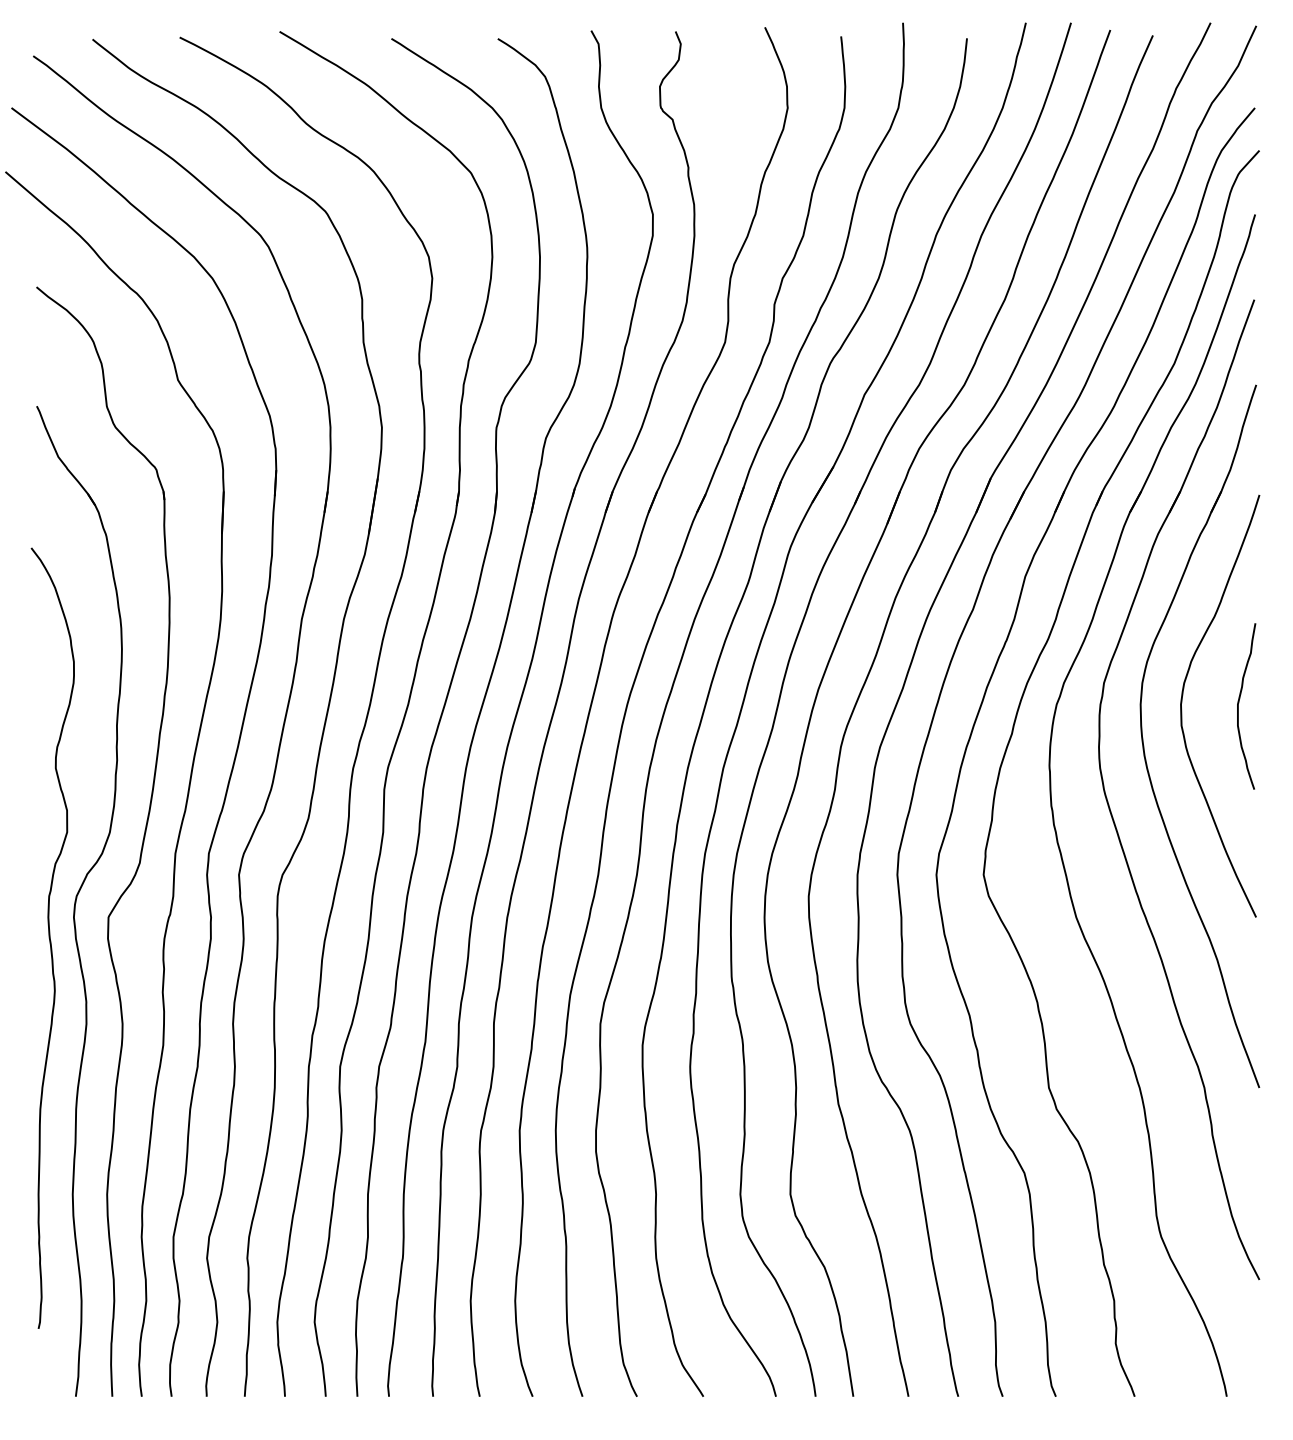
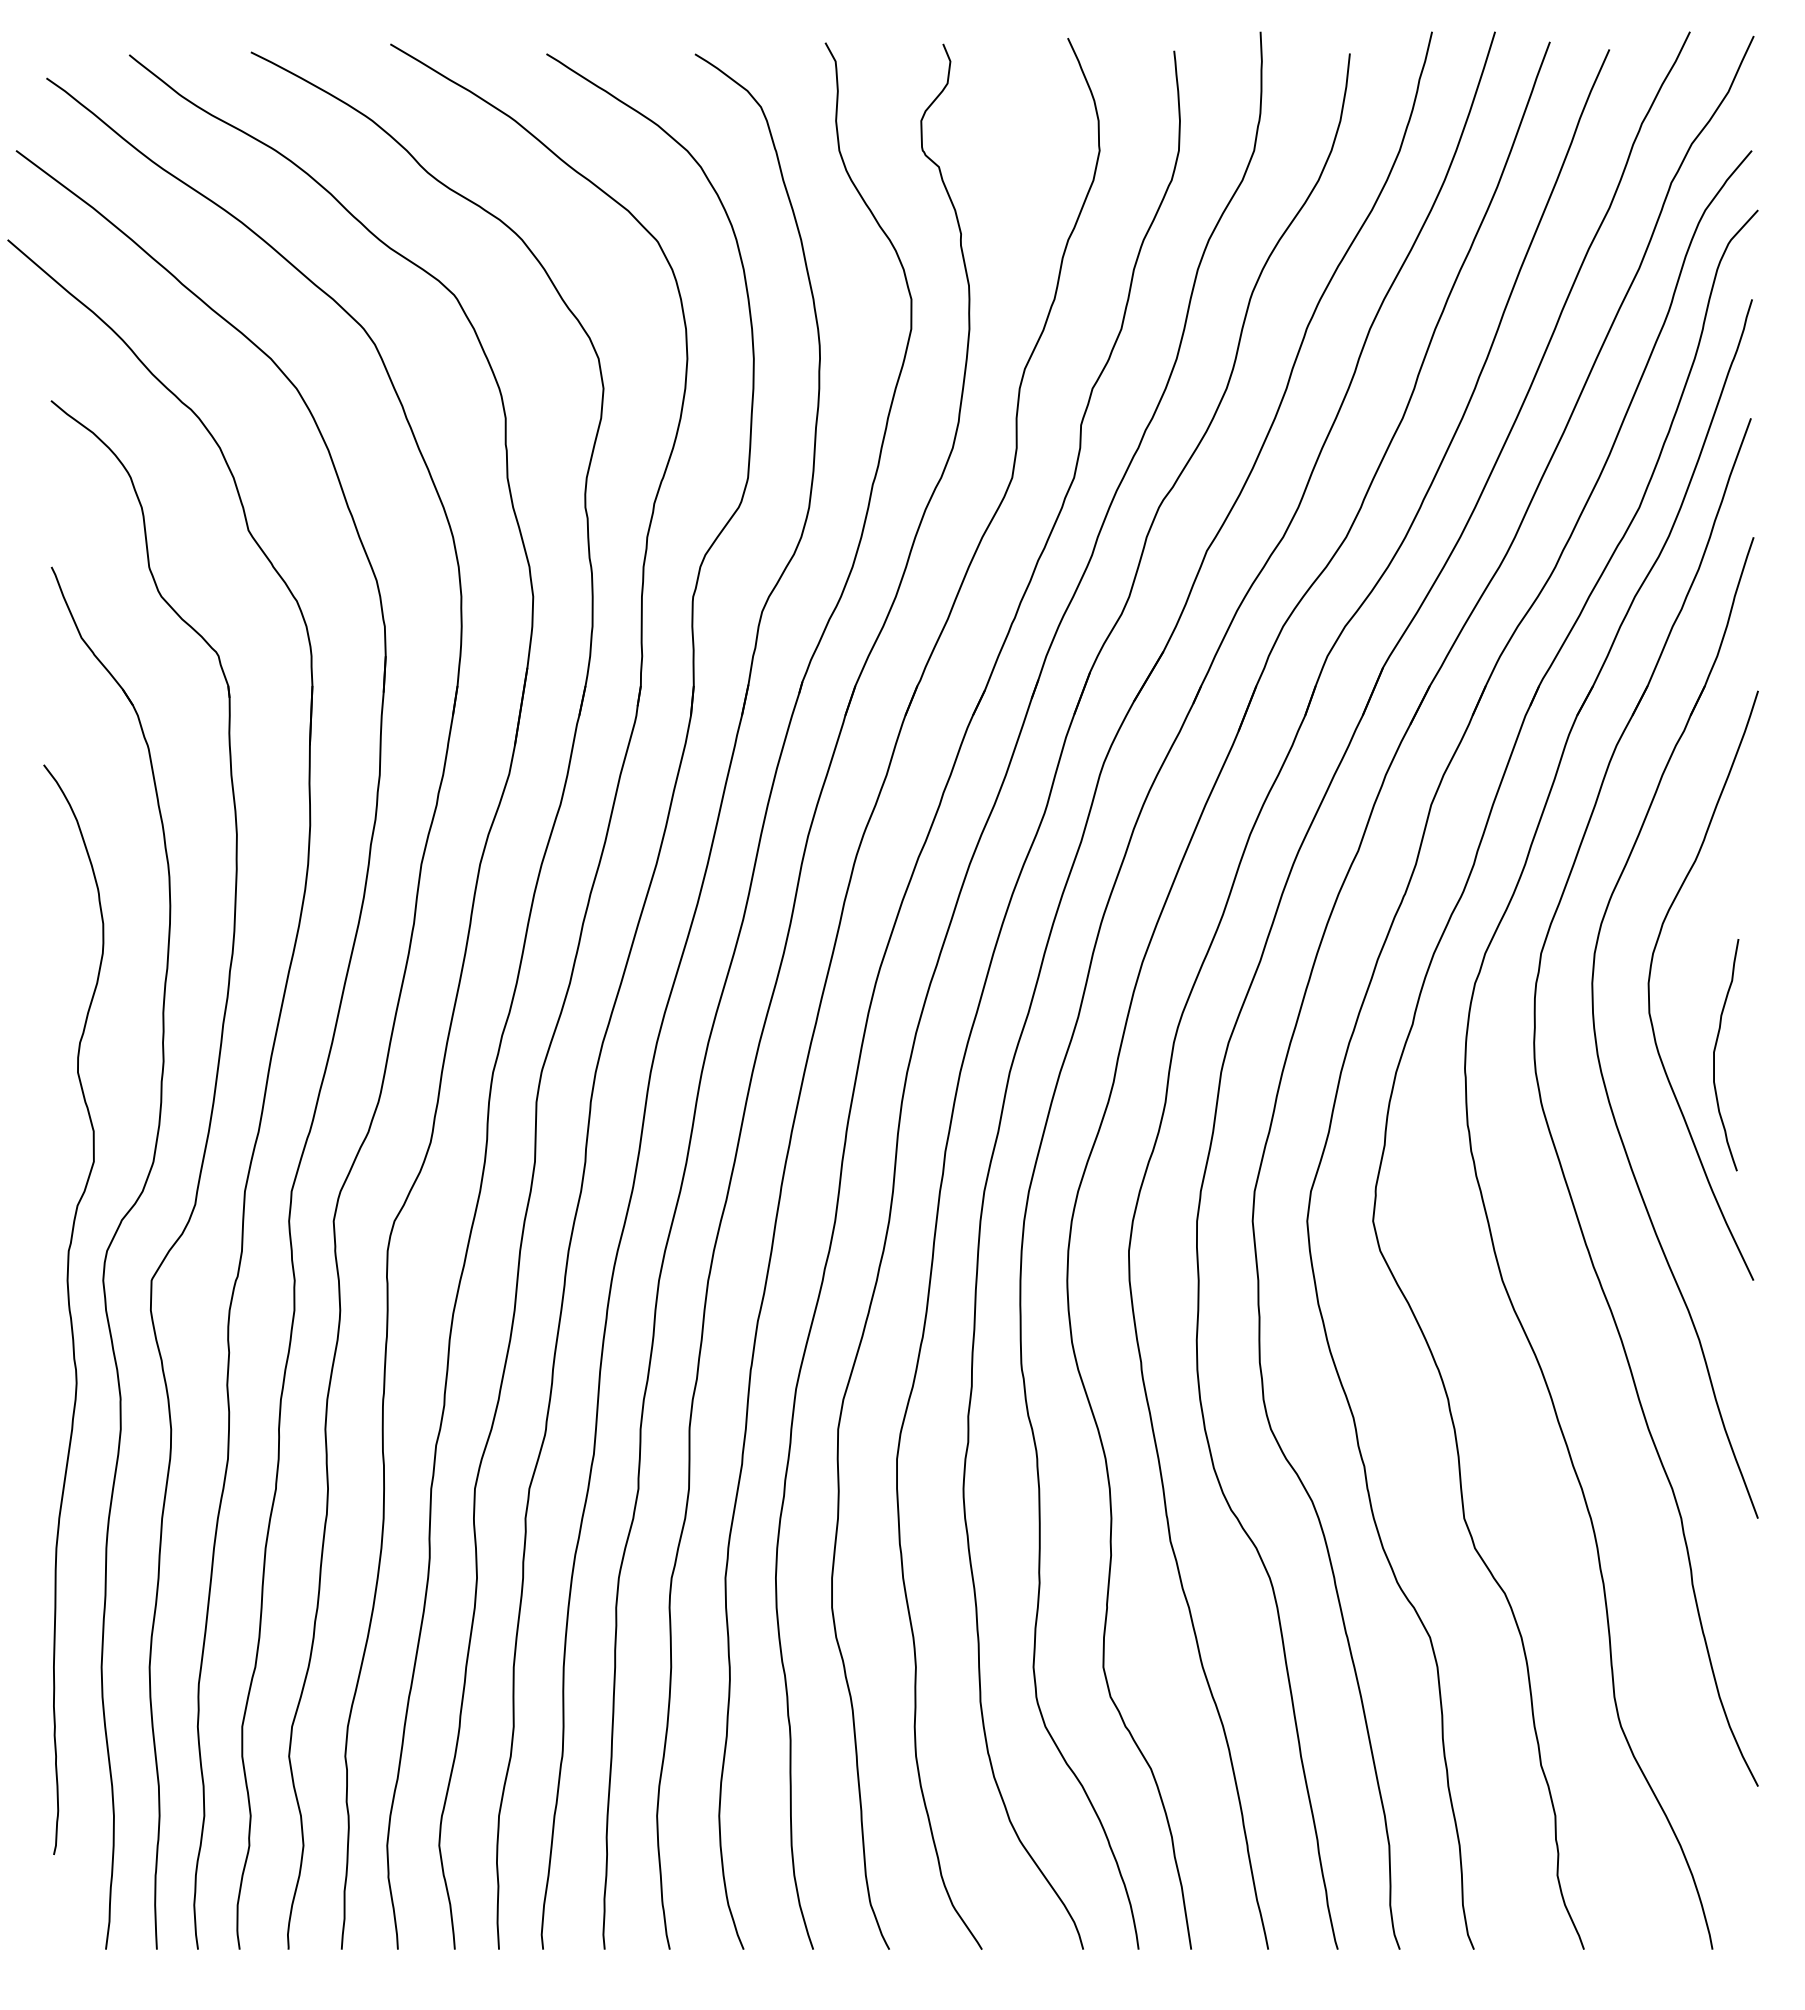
curve: (1238, 703) -> (1715, 1051), moved

